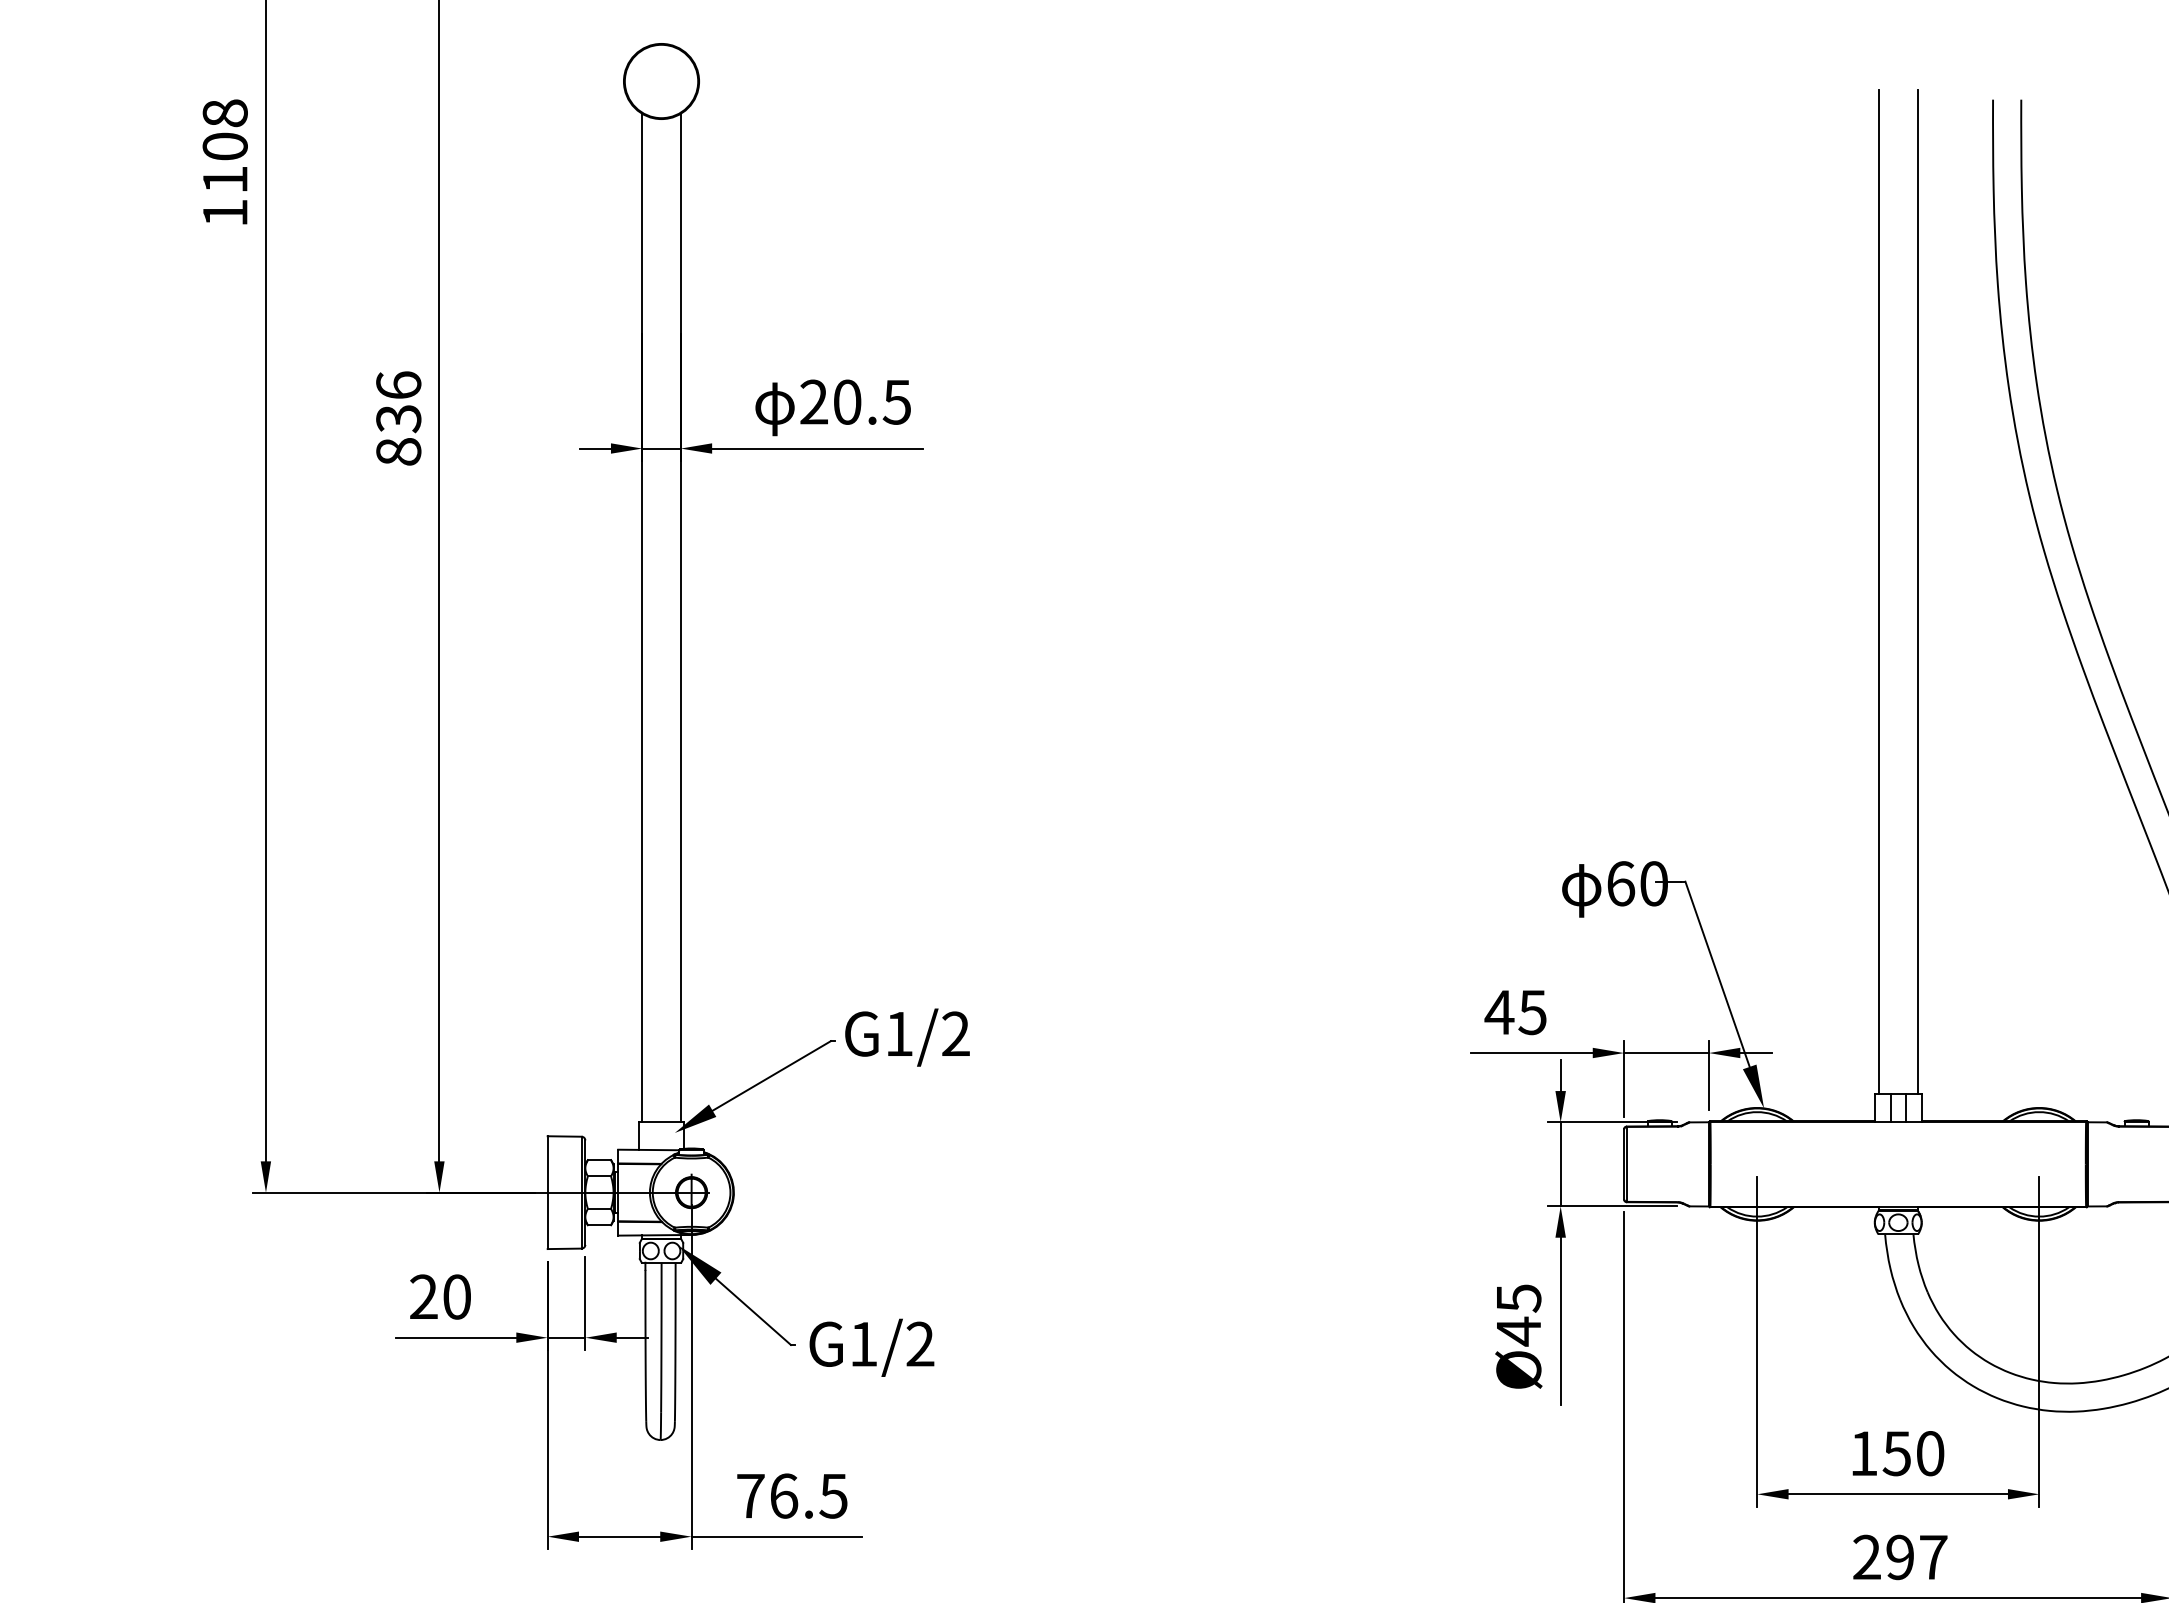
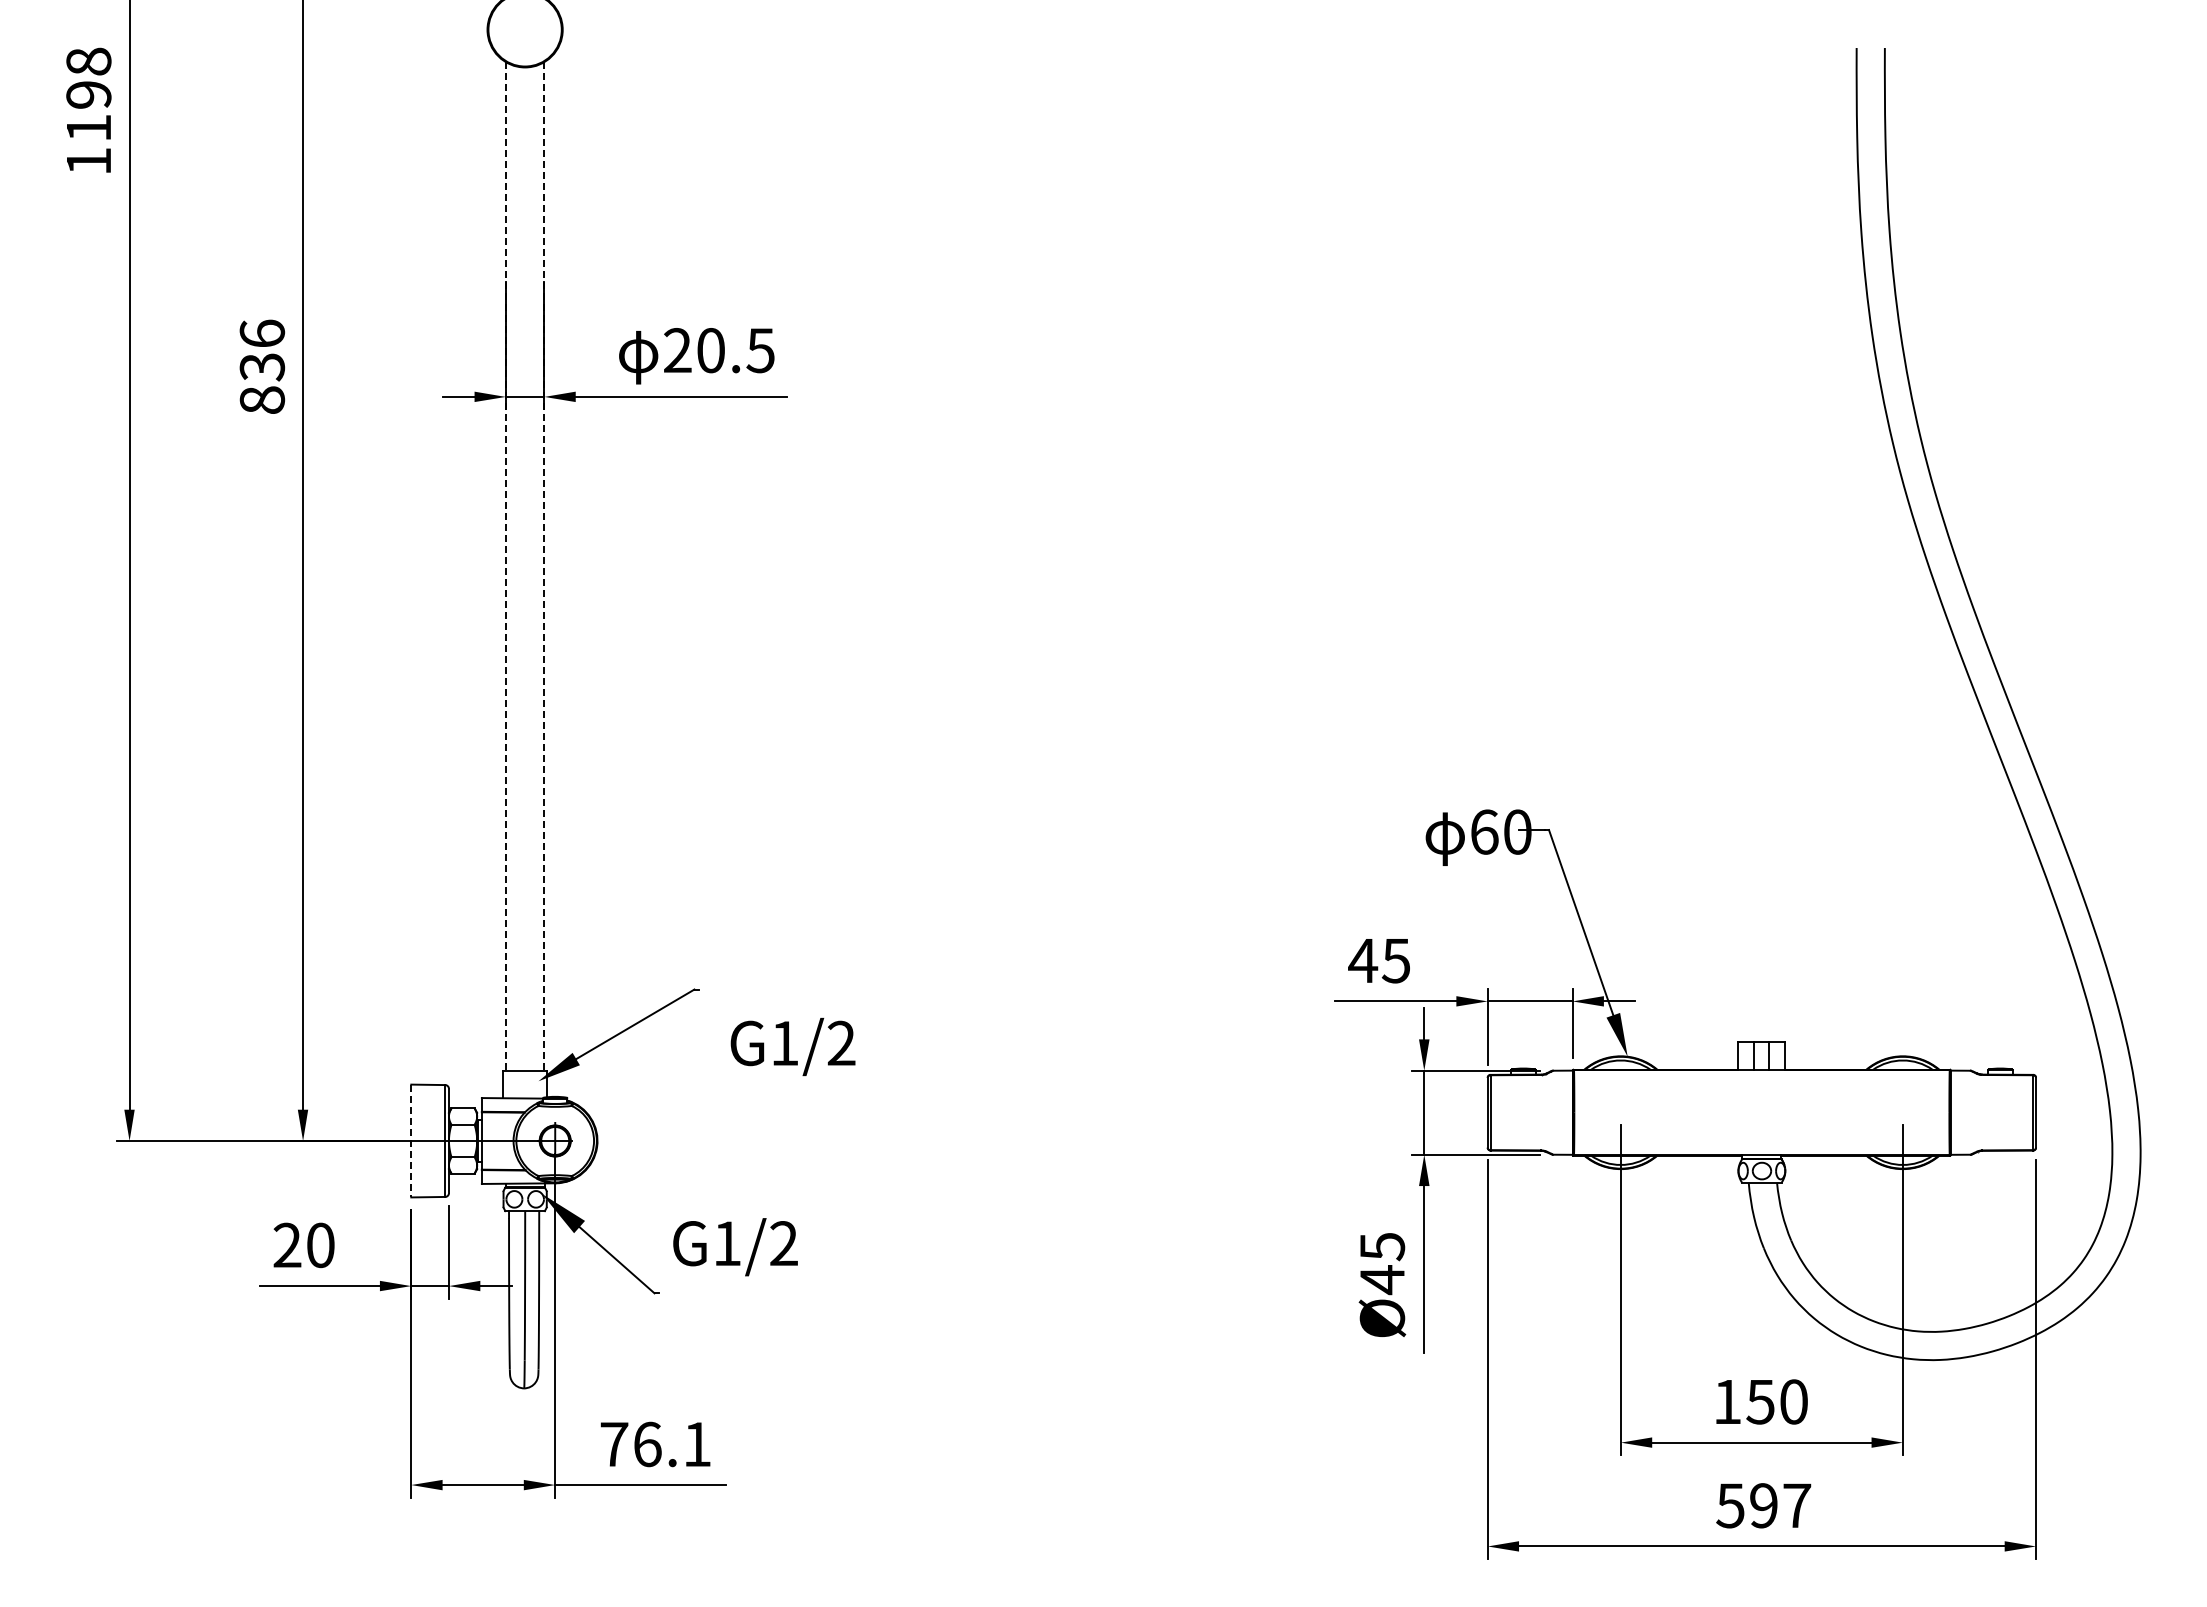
text: (224, 146) -> (88, 94), 1108 -> 1198
line: (1878, 591) -> (1742, 539), removed
line: (1917, 591) -> (1781, 539), removed
line: (641, 618) -> (505, 566), solid -> dashed
line: (680, 618) -> (544, 566), solid -> dashed
text: (906, 1037) -> (792, 1046), moved
line: (547, 1193) -> (411, 1141), solid -> dashed
text: (871, 1348) -> (735, 1247), moved
text: (832, 1496) -> (696, 1444), 76.5 -> 76.1
text: (1866, 1557) -> (1730, 1505), 297 -> 597

